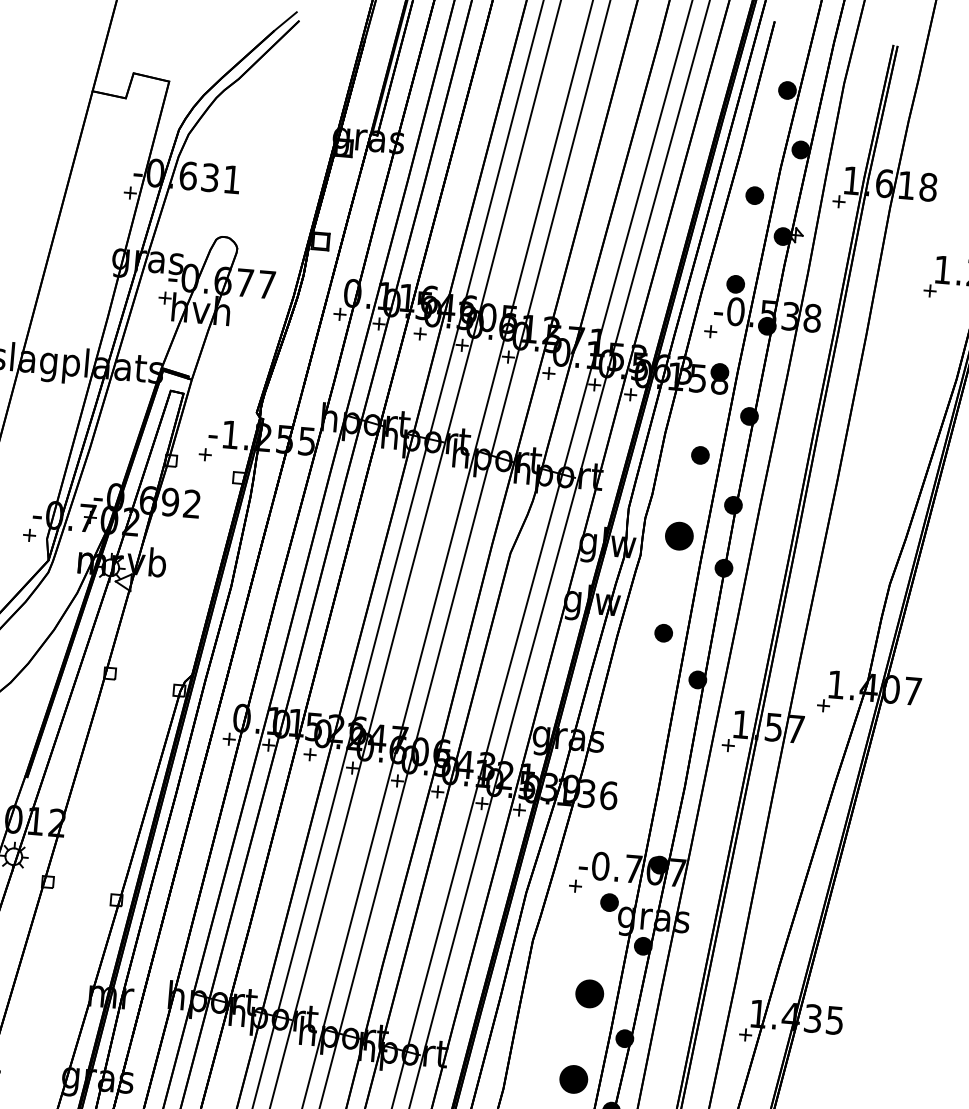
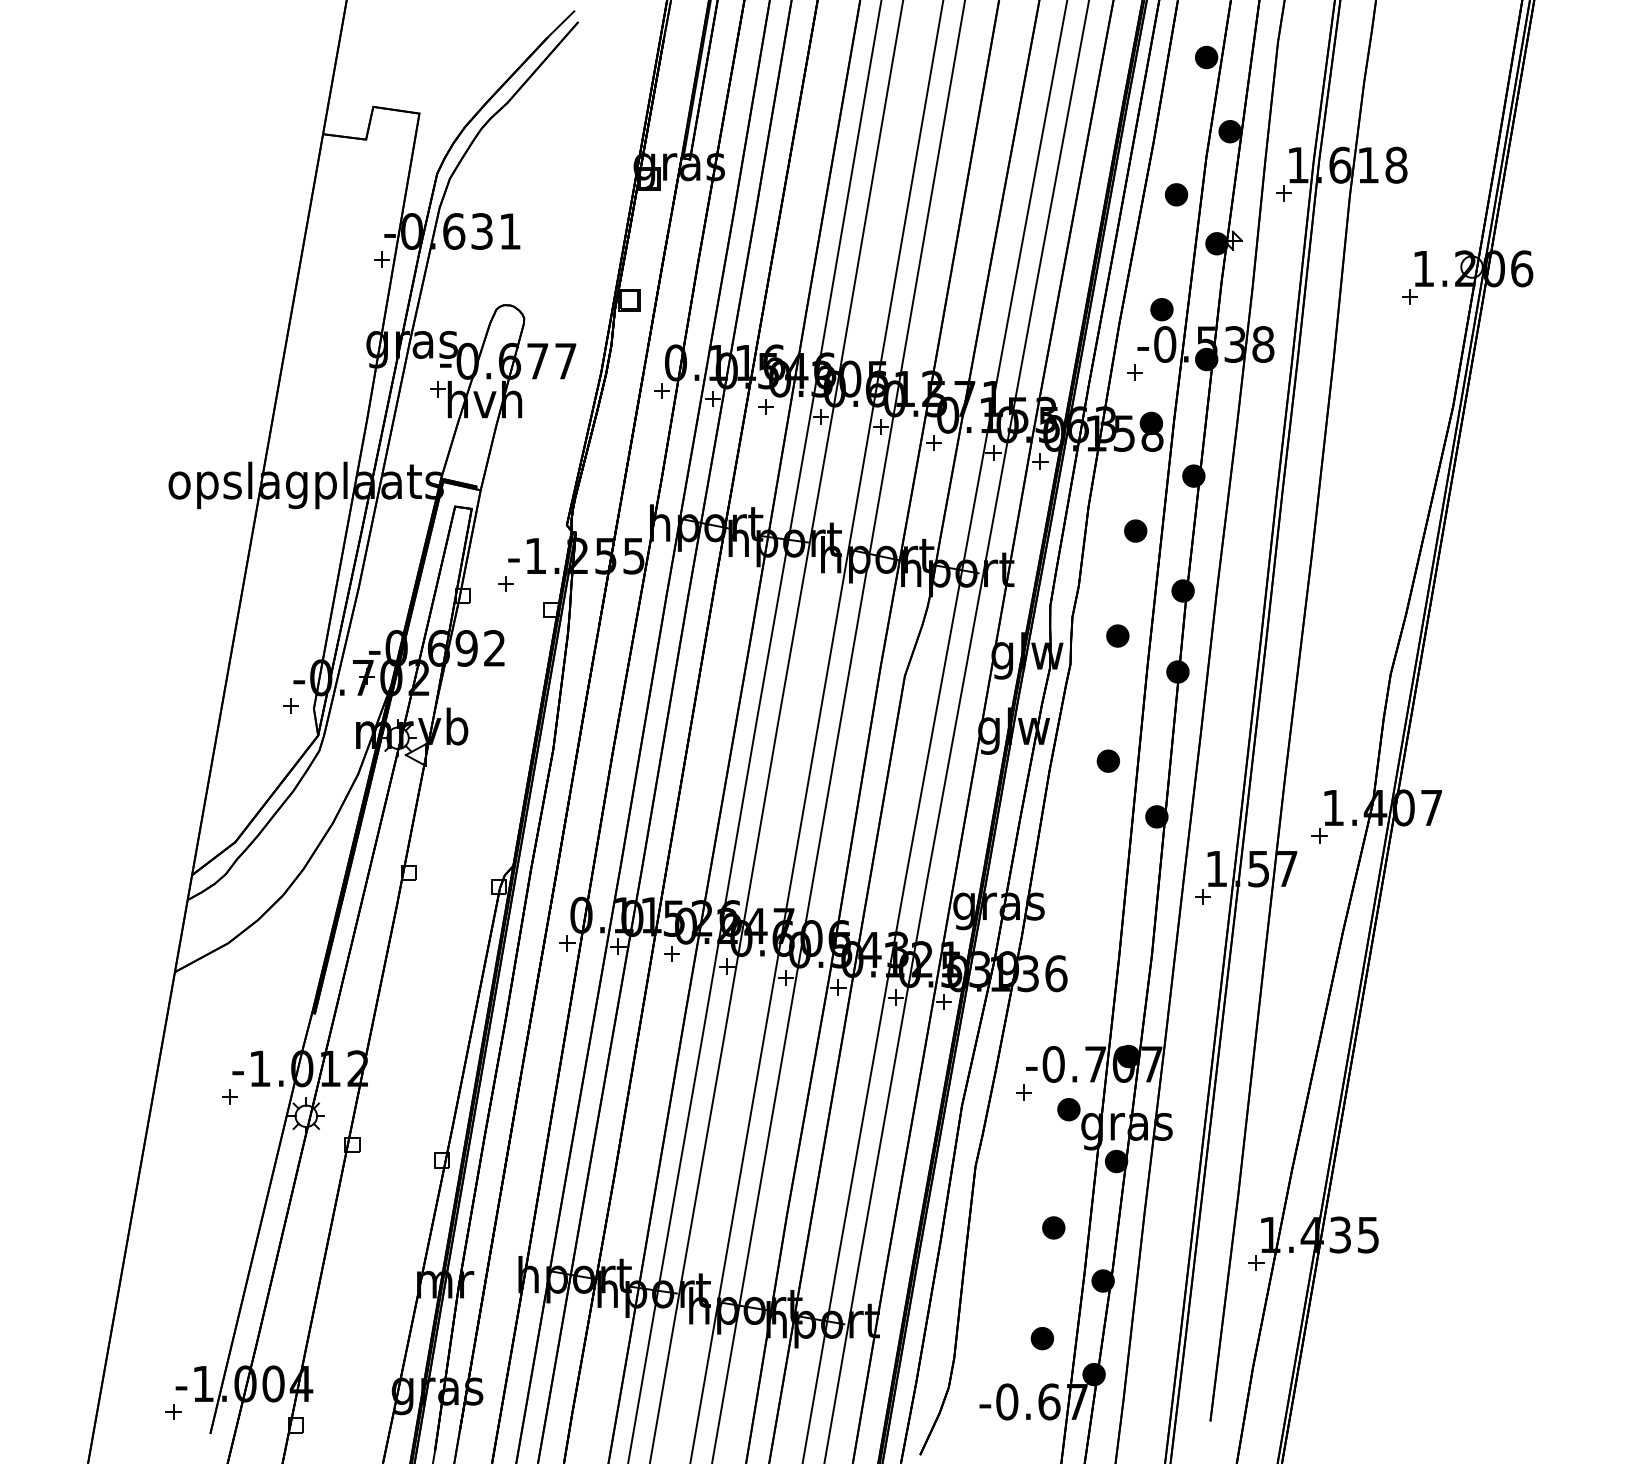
part: (679, 535) -> (1117, 635), size x0.62
part: (589, 993) -> (1053, 1227), size x0.62
part: (572, 1079) -> (1041, 1338), size x0.62

